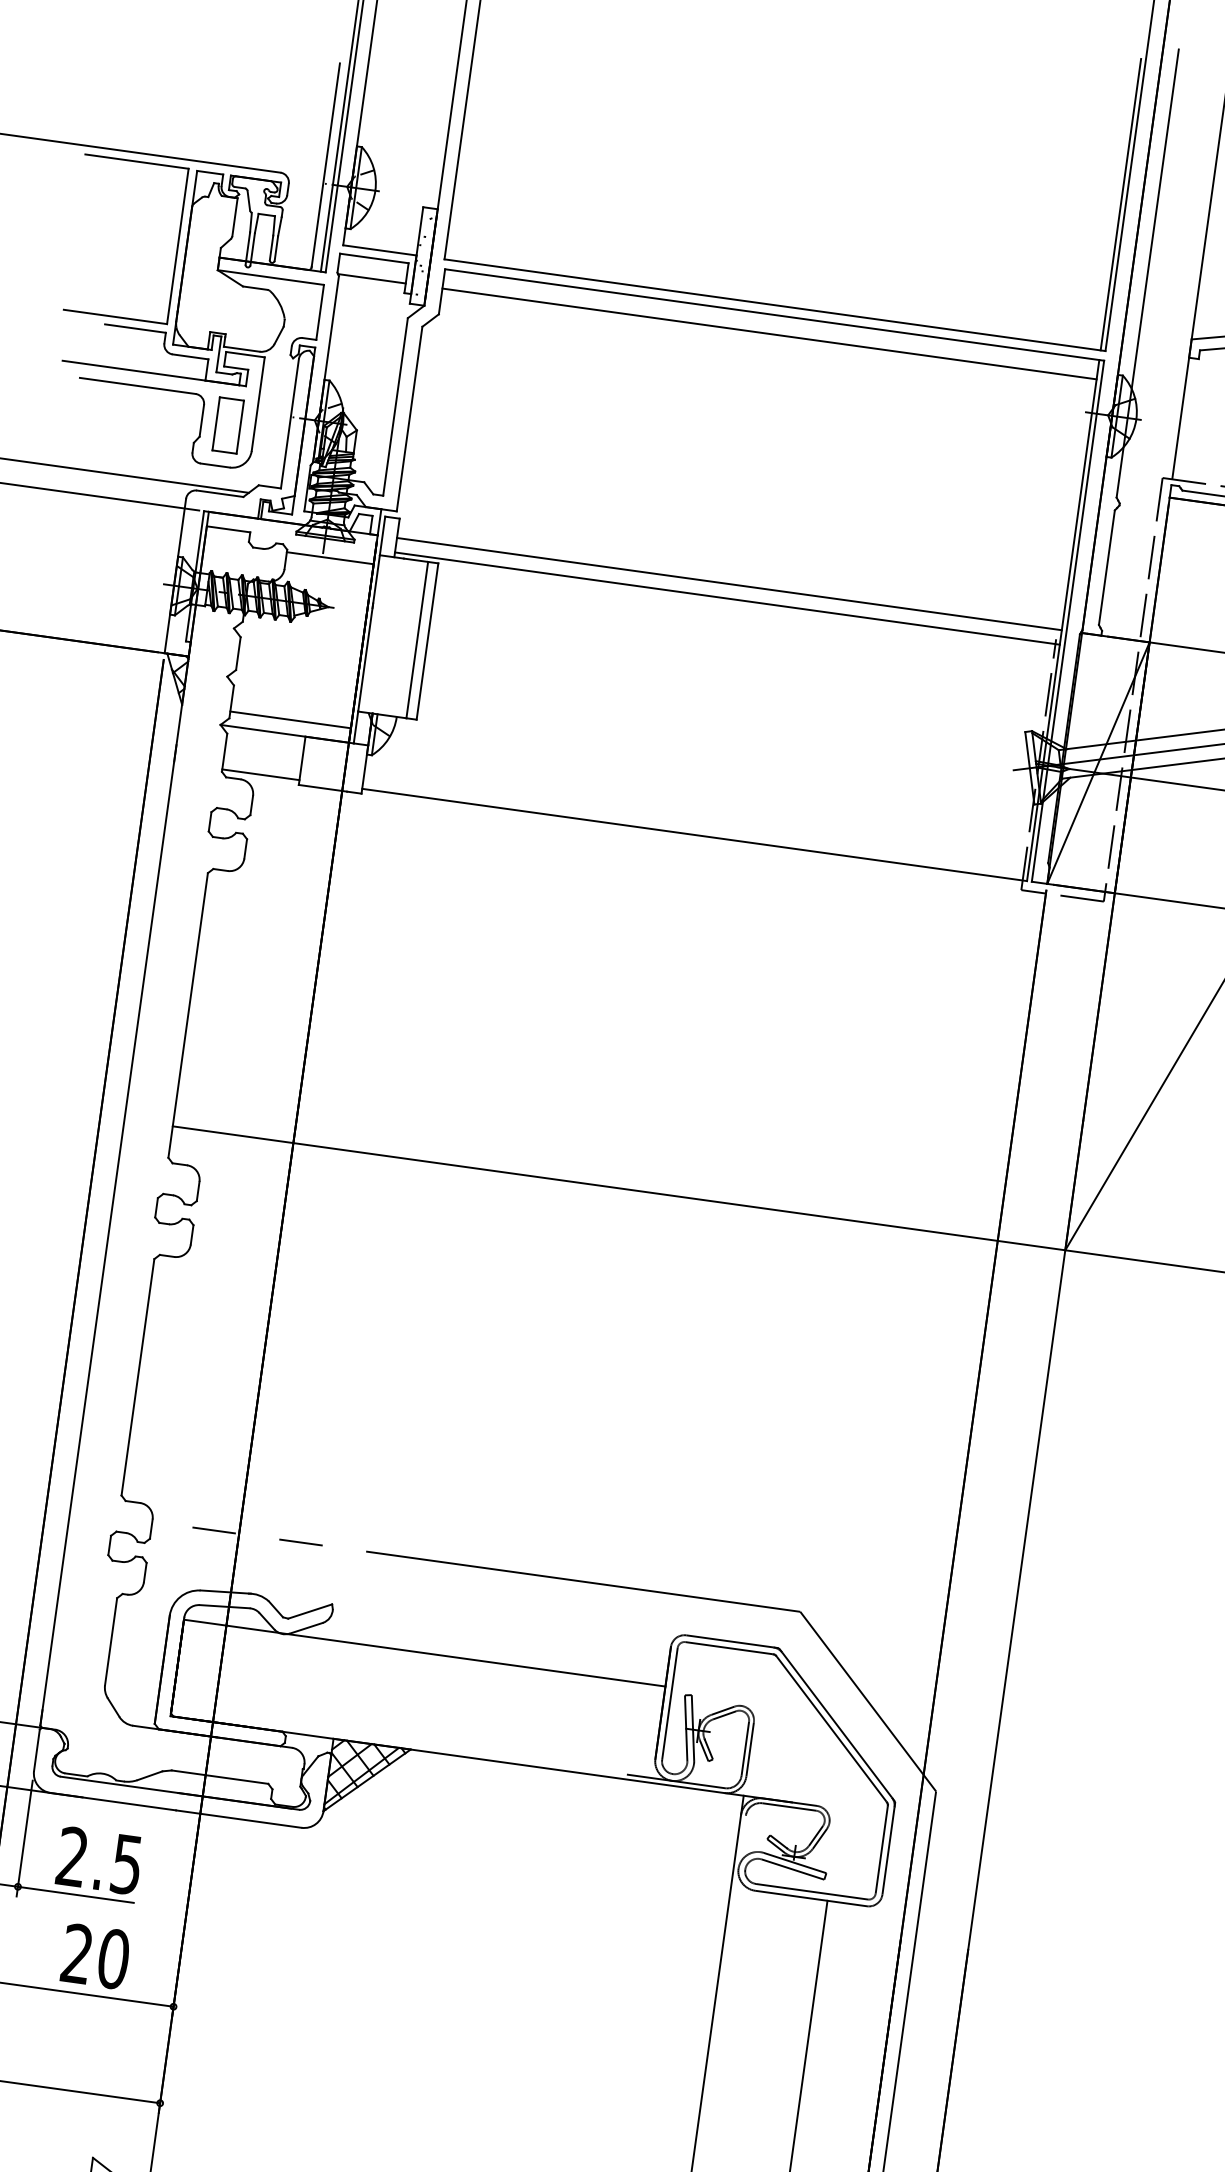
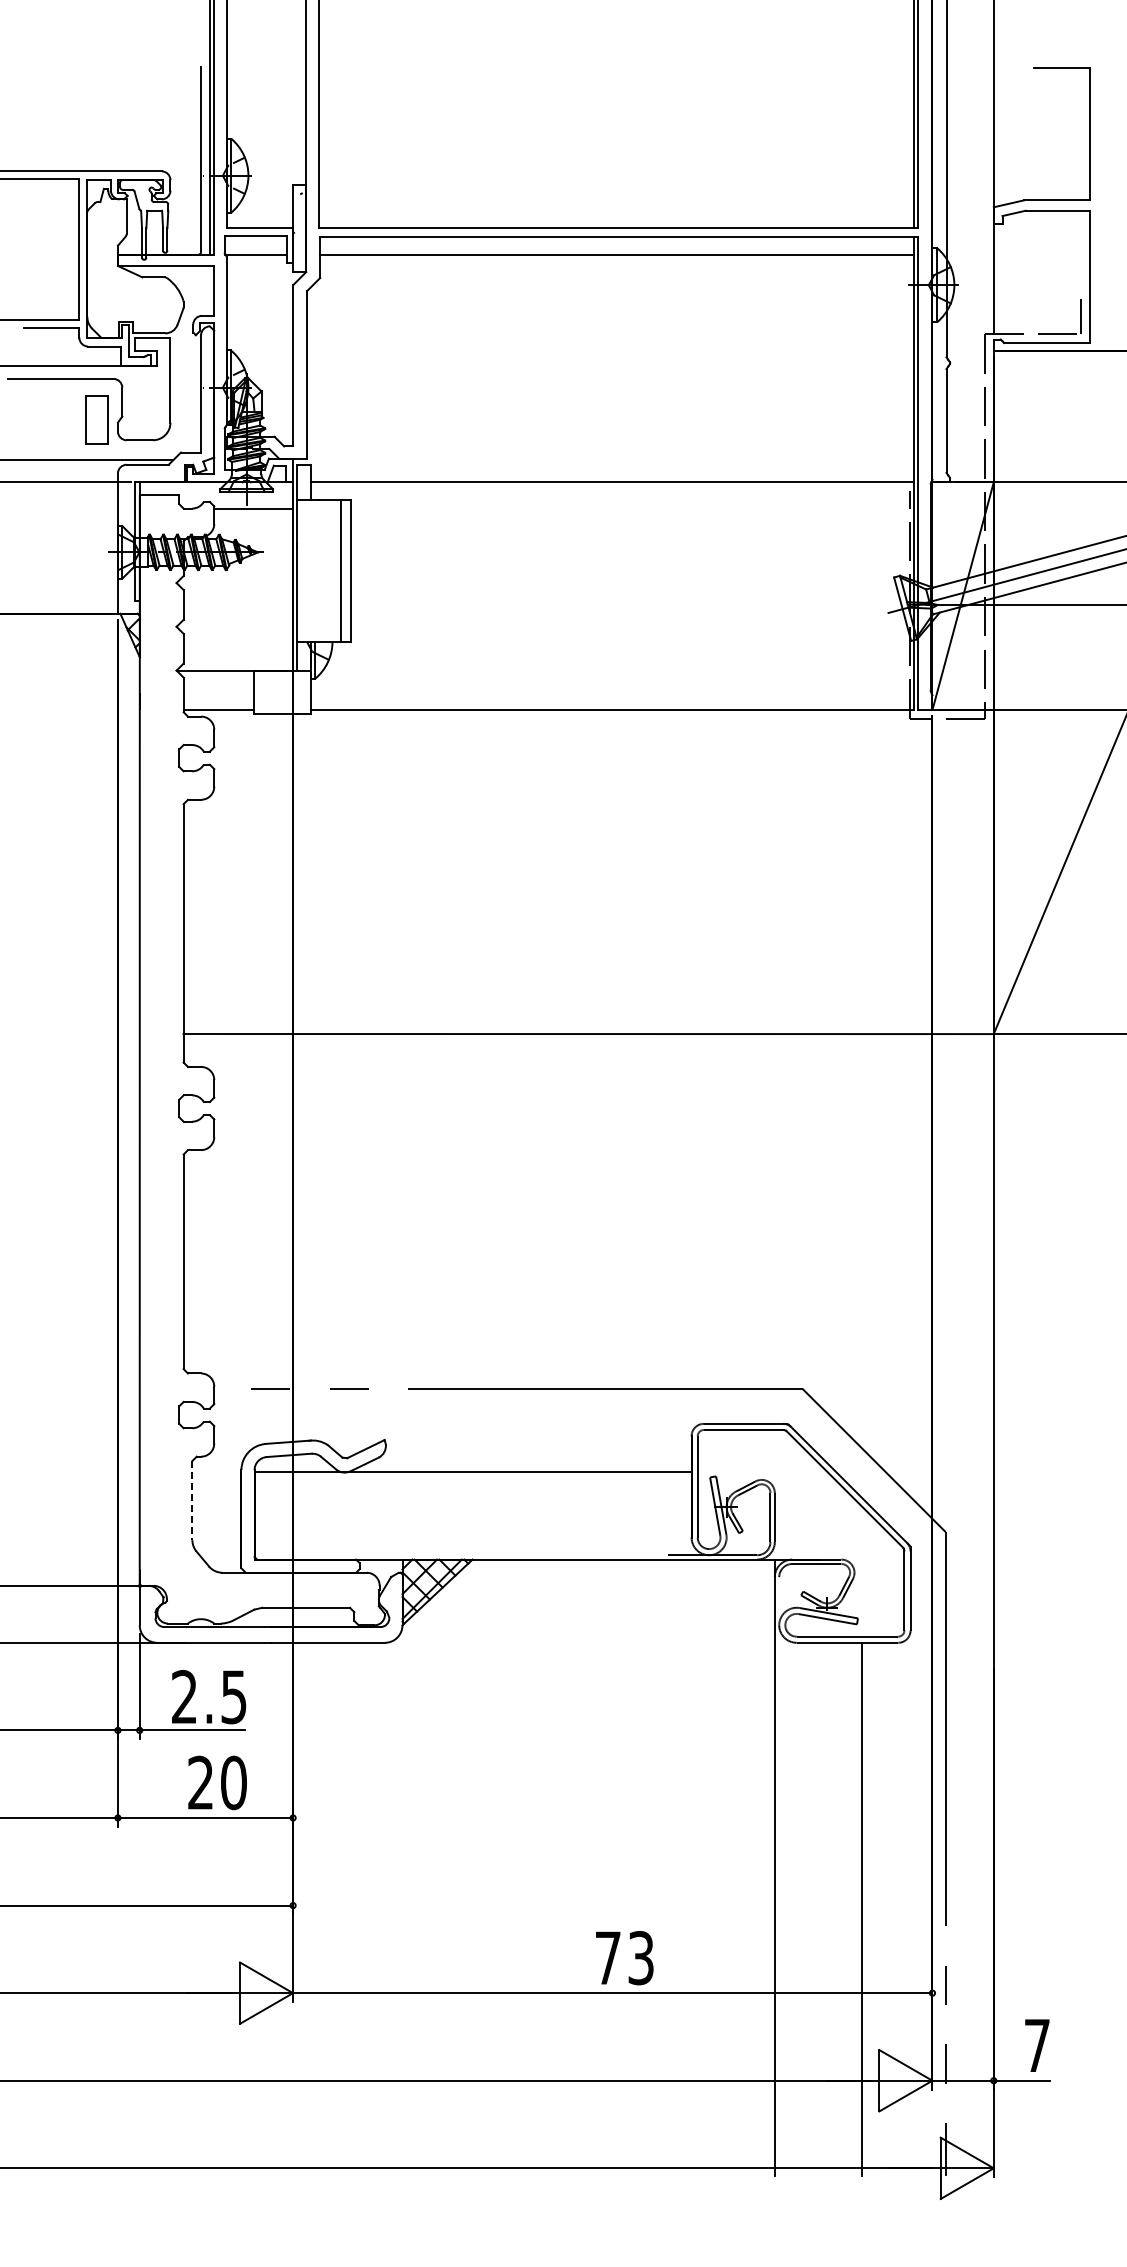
part: (227, 424) -> (96, 419), moved
line: (727, 598) -> (612, 495), removed
line: (290, 719) -> (238, 657), removed
line: (111, 1641) -> (192, 1500), solid -> dashed

